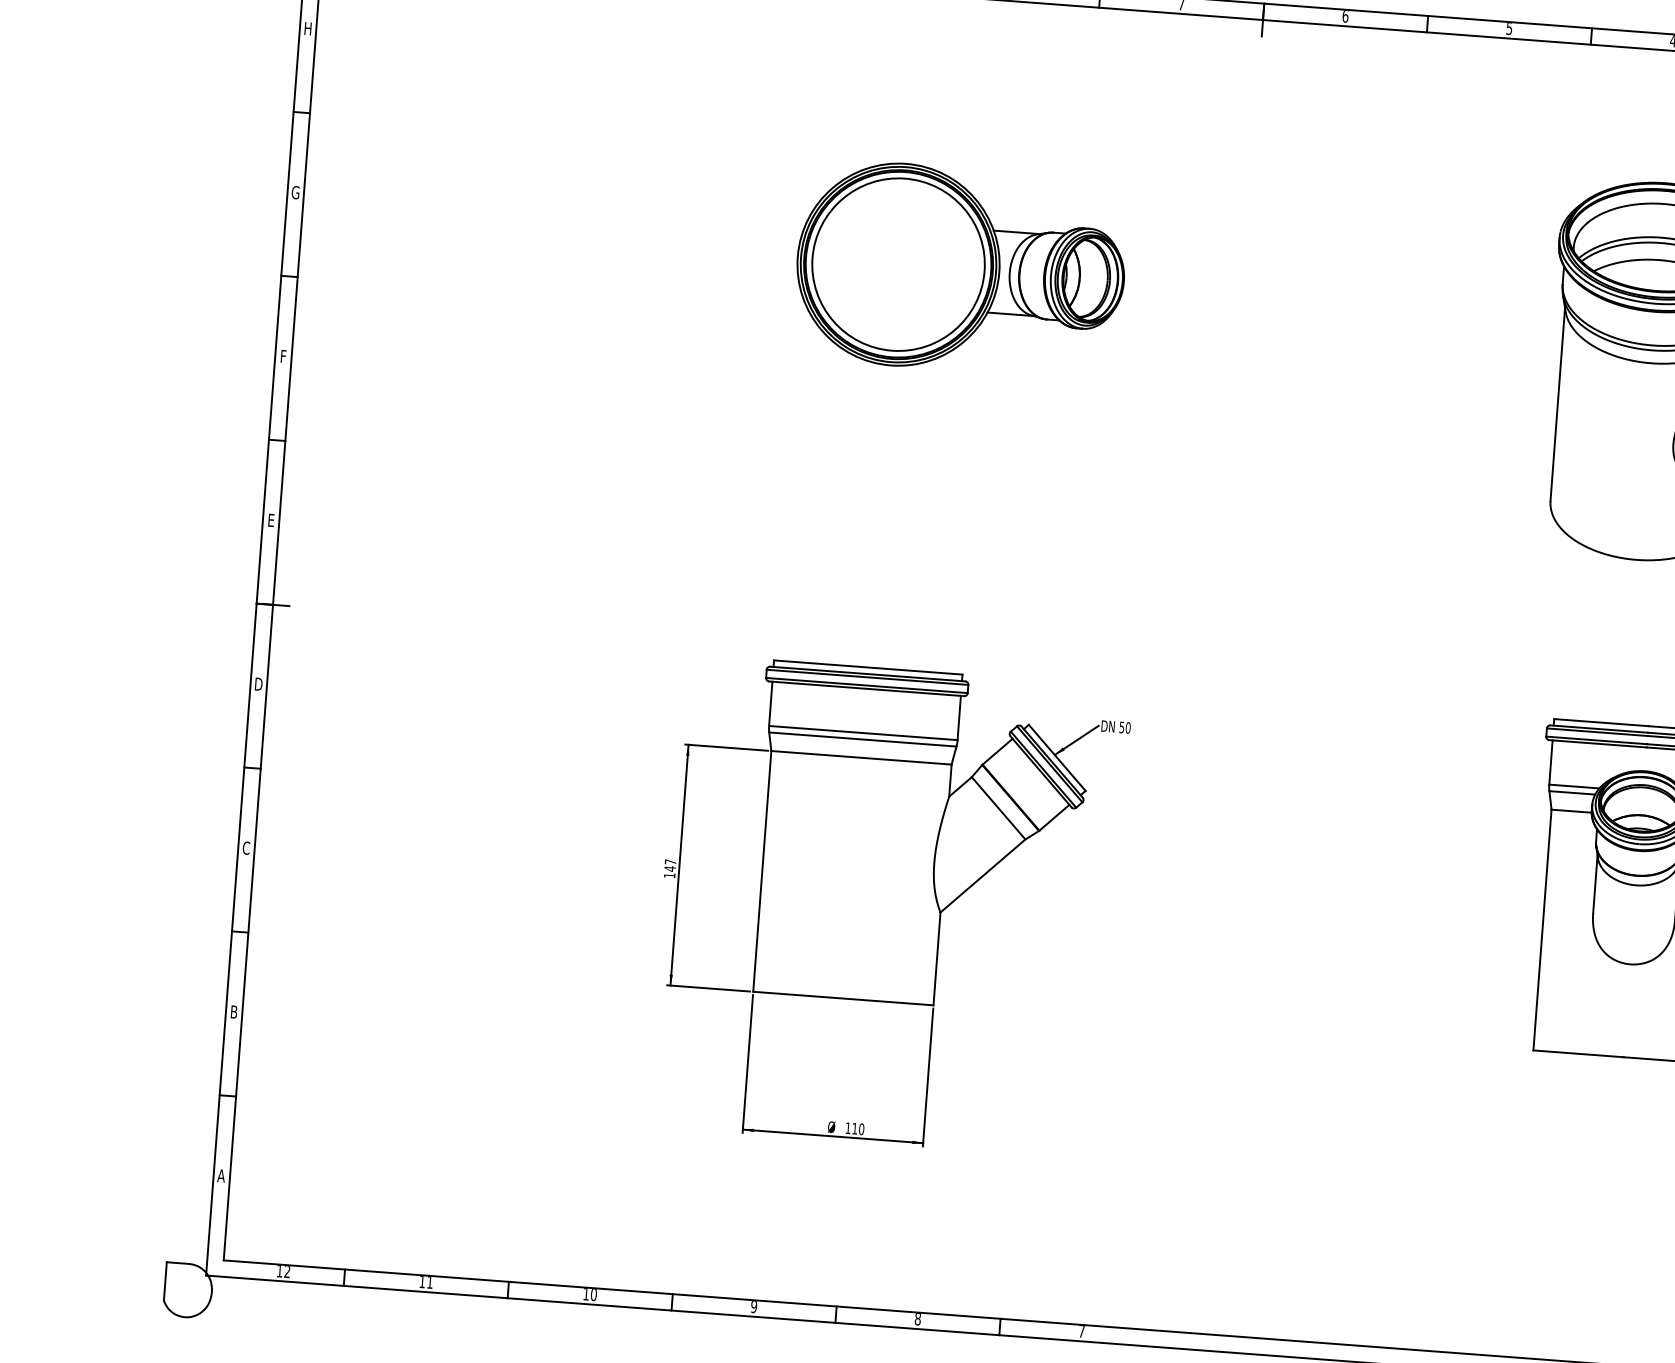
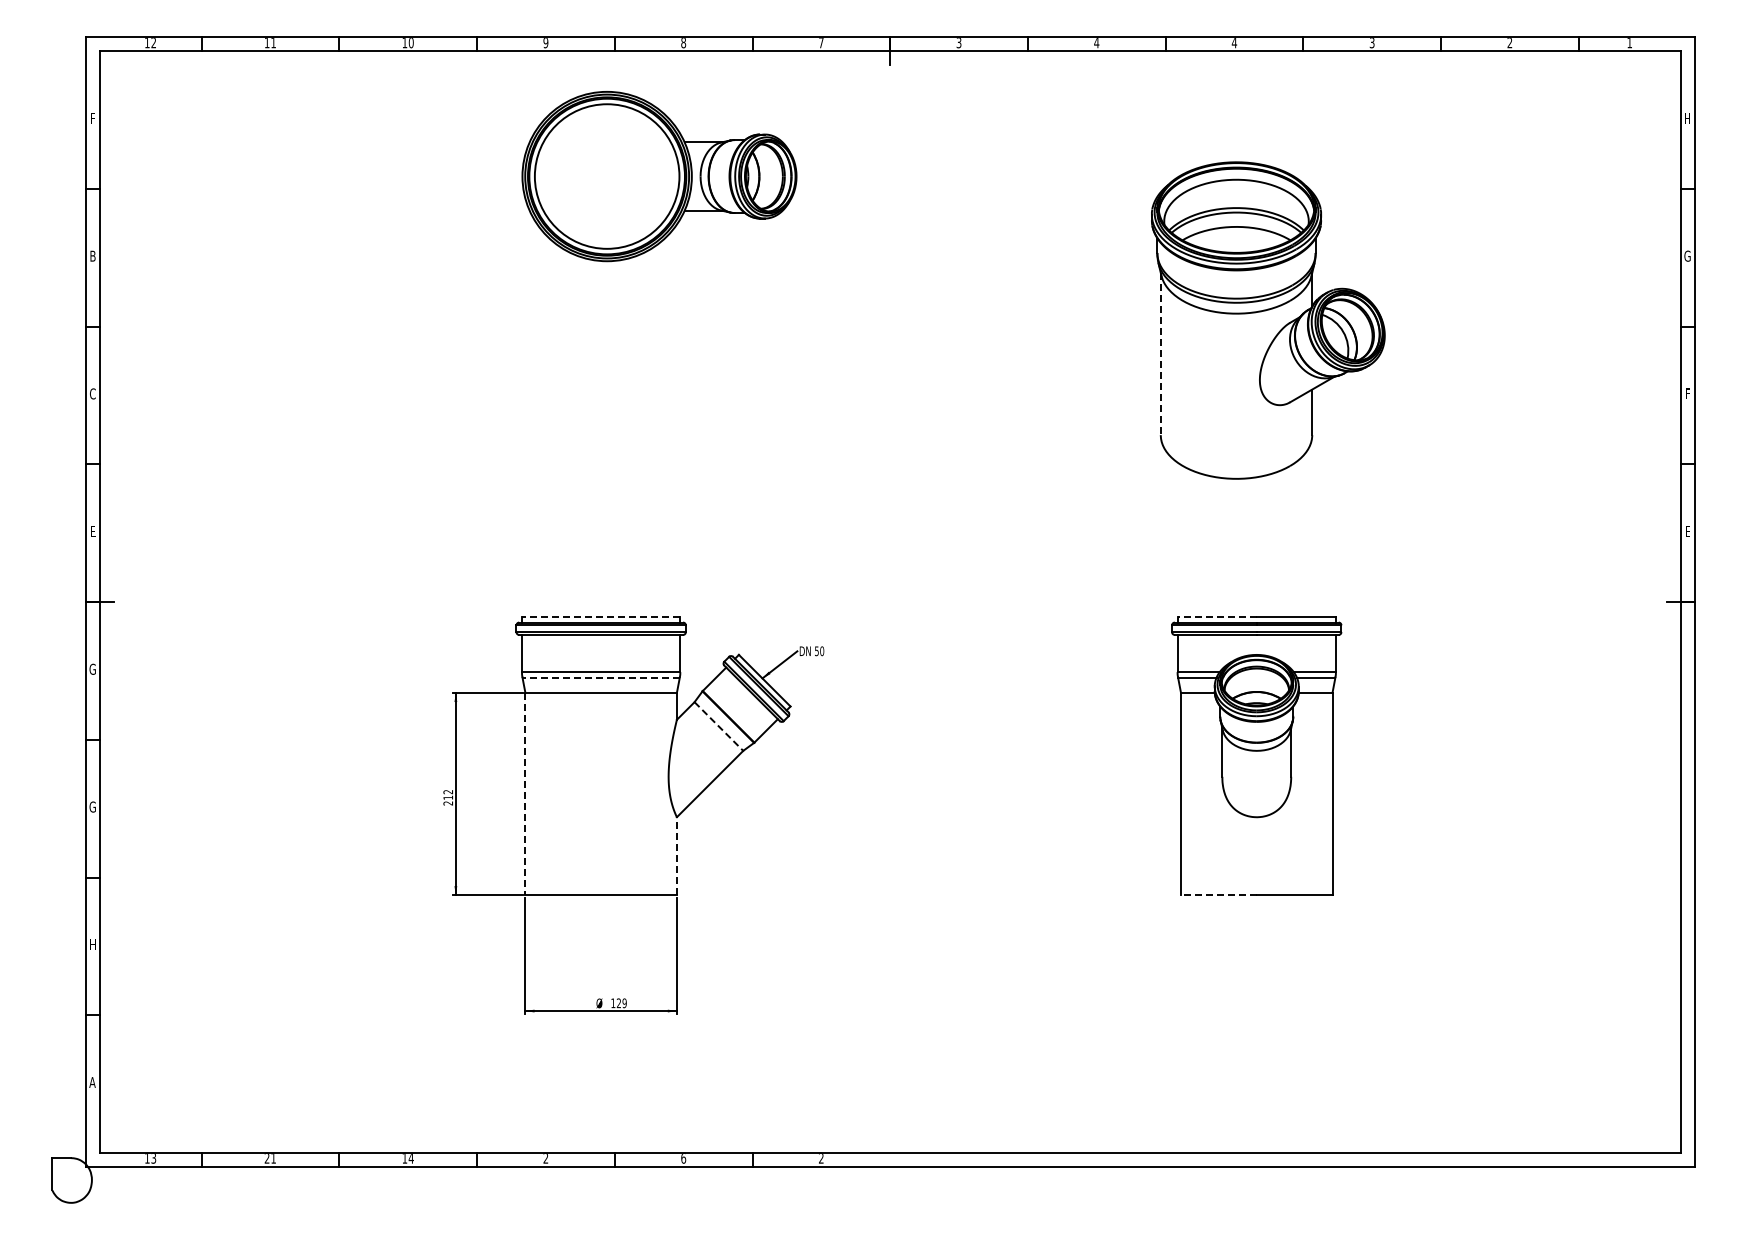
text: (1344, 16) -> (958, 43), 6 -> 3
text: (307, 28) -> (92, 118), H -> F
text: (1509, 29) -> (1096, 43), 5 -> 4
text: (295, 191) -> (92, 255), G -> B
part: (960, 269) -> (659, 176), moved
text: (282, 355) -> (92, 393), F -> C
line: (1557, 405) -> (1160, 354), solid -> dashed
line: (867, 667) -> (600, 617), solid -> dashed
text: (258, 683) -> (92, 668), D -> G
line: (1601, 723) -> (1217, 617), solid -> dashed
line: (863, 739) -> (601, 677), solid -> dashed
line: (999, 808) -> (719, 726), solid -> dashed
text: (245, 847) -> (92, 806), C -> G
text: (670, 868) -> (448, 797), 147 -> 212
line: (762, 871) -> (525, 794), solid -> dashed
line: (936, 958) -> (676, 855), solid -> dashed
text: (233, 1011) -> (92, 944), B -> H
line: (1578, 1054) -> (1218, 895), solid -> dashed
text: (857, 1129) -> (621, 1003), 110 -> 129
text: (287, 1271) -> (153, 1158), 12 -> 13
text: (421, 1281) -> (266, 1158), 11 -> 21
text: (592, 1294) -> (410, 1158), 10 -> 14
text: (753, 1306) -> (545, 1158), 9 -> 2
text: (917, 1319) -> (683, 1158), 8 -> 6
text: (1082, 1331) -> (821, 1158), 7 -> 2

